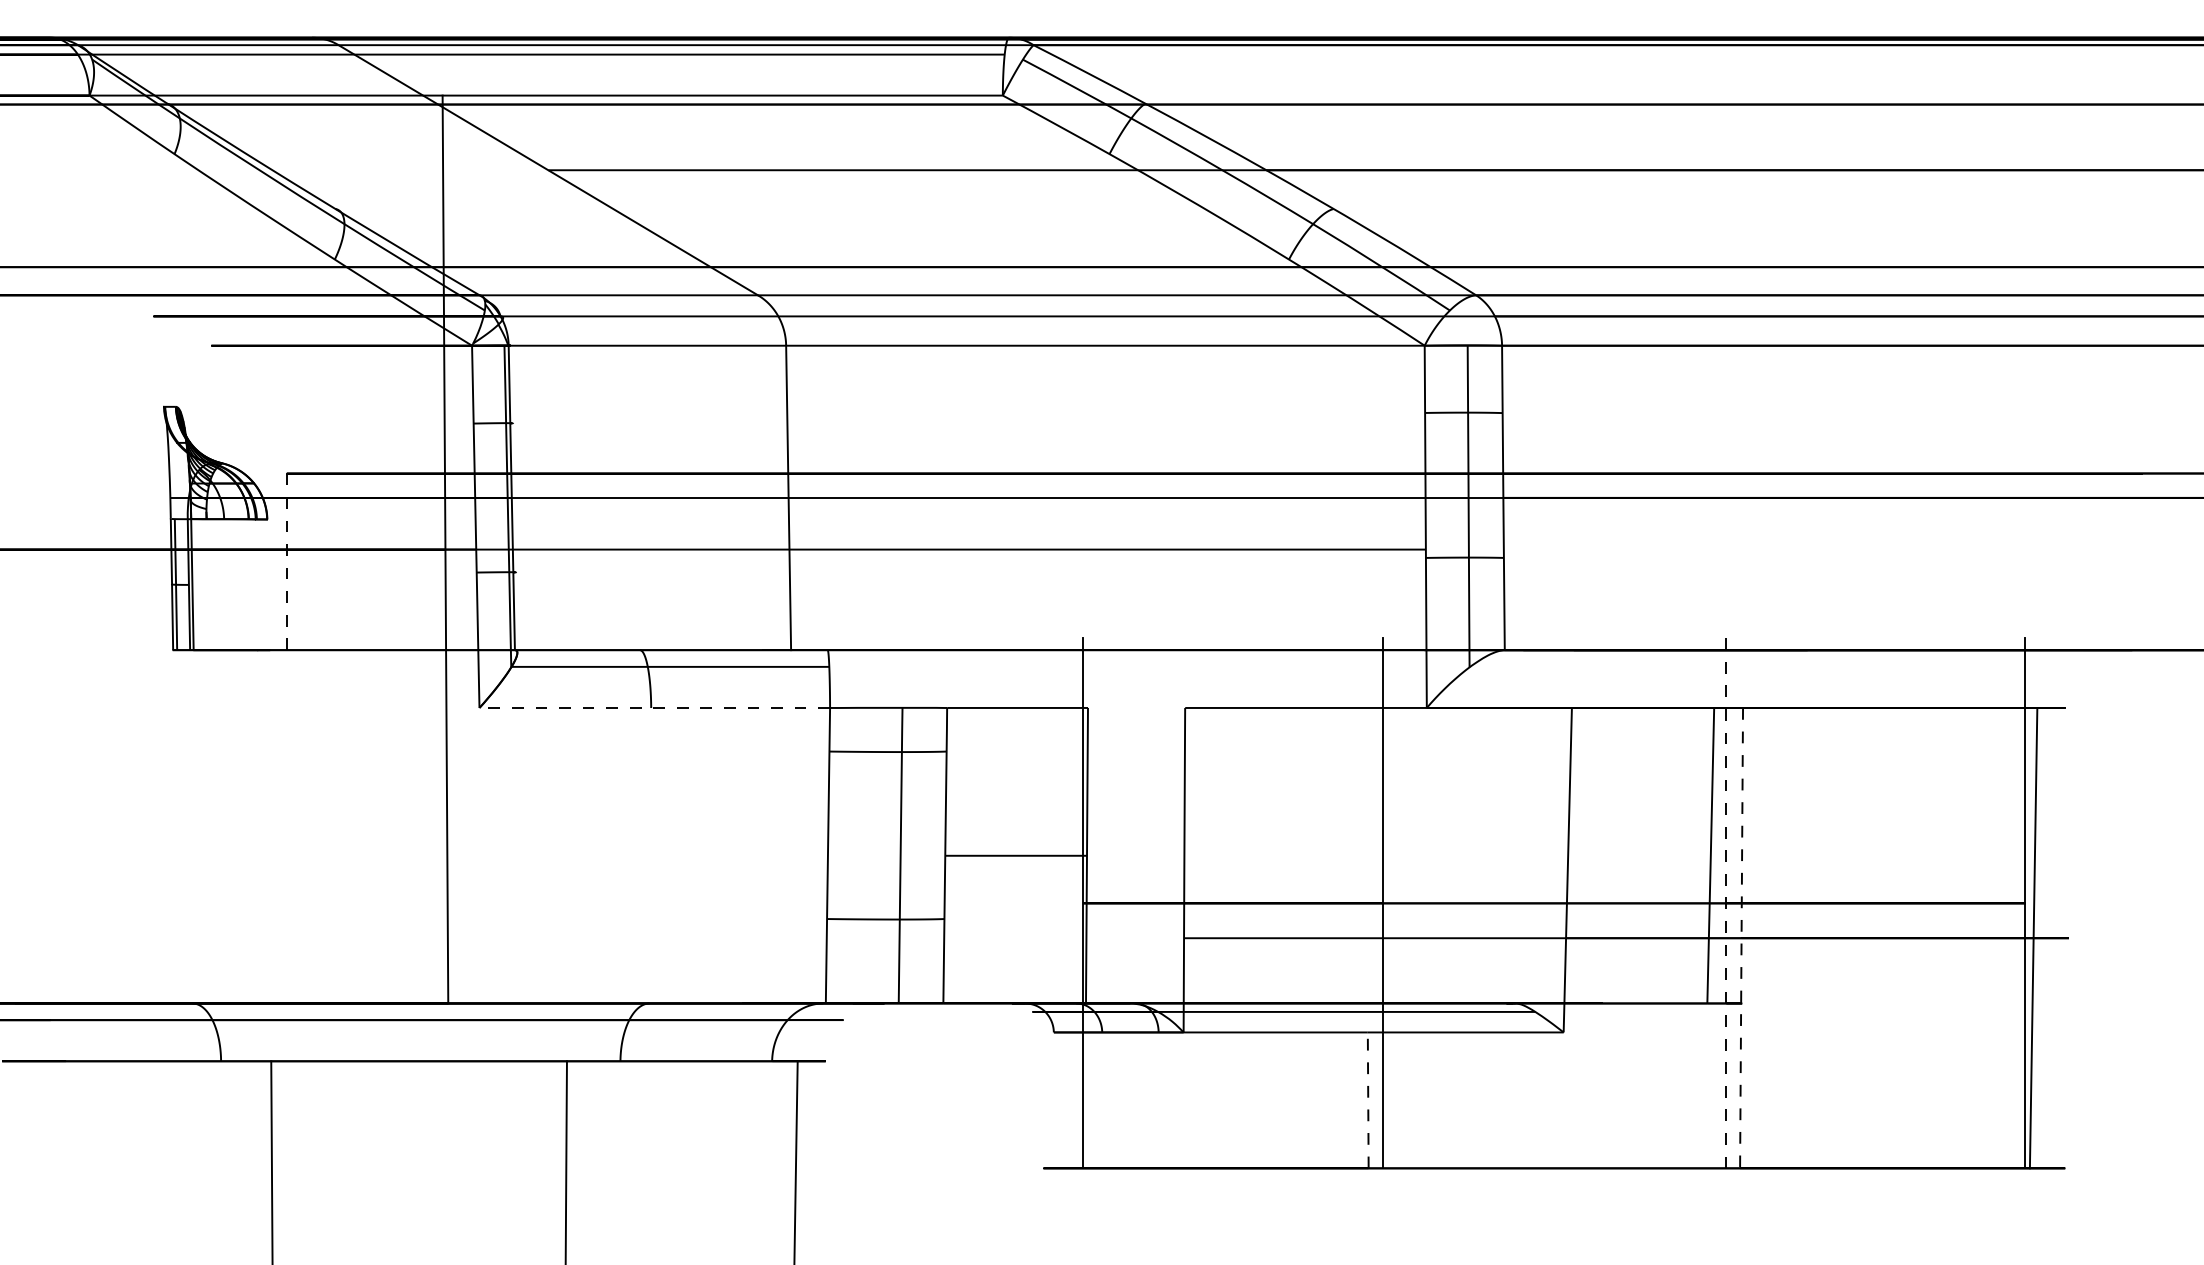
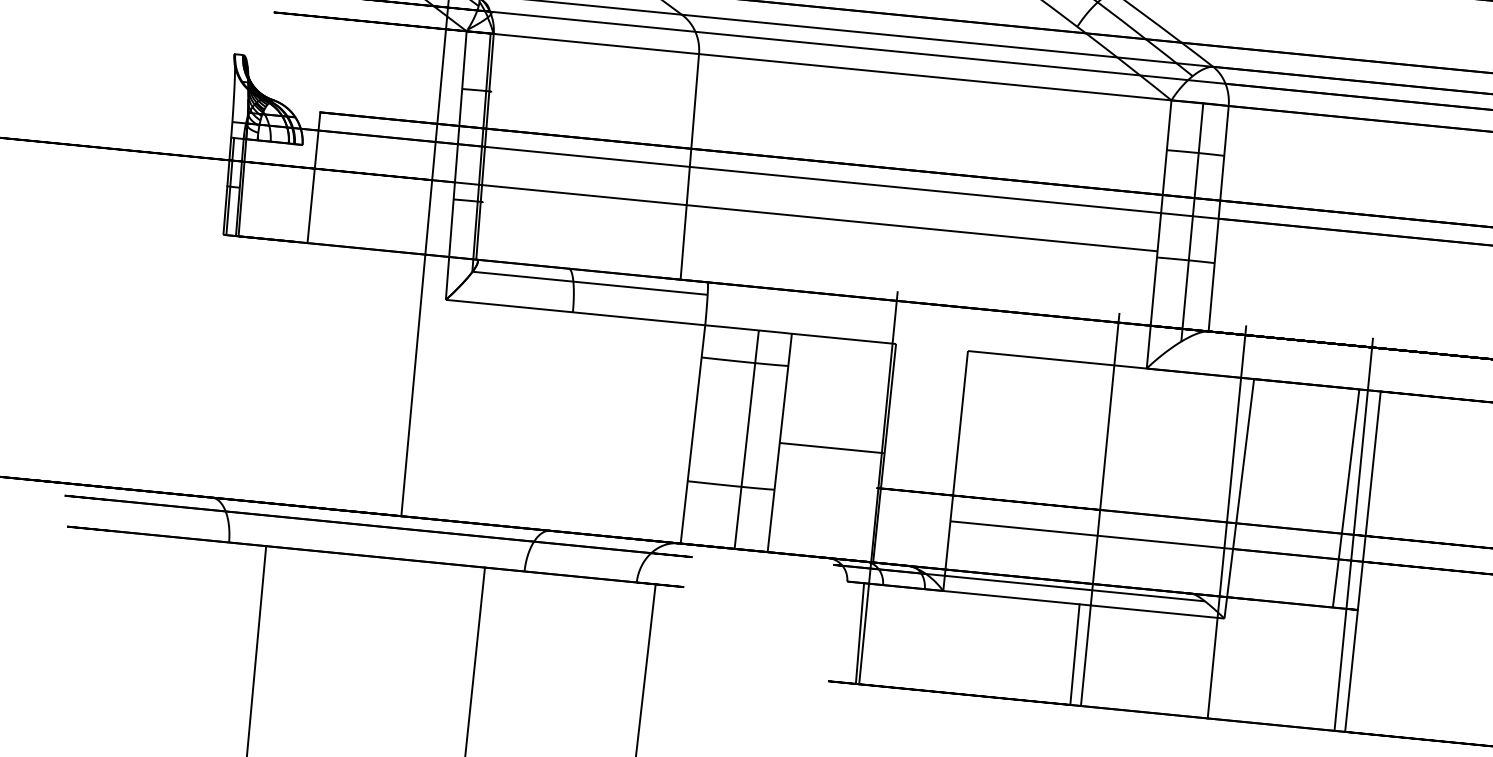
line: (286, 562) -> (313, 178), dashed -> solid
arc: (653, 707) -> (574, 312), dashed -> solid
line: (1554, 903) -> (1227, 522), added
line: (1725, 903) -> (1353, 534), dashed -> solid
line: (1741, 938) -> (1362, 561), dashed -> solid
line: (1077, 1100) -> (859, 633), added
line: (1368, 1100) -> (1075, 654), dashed -> solid

